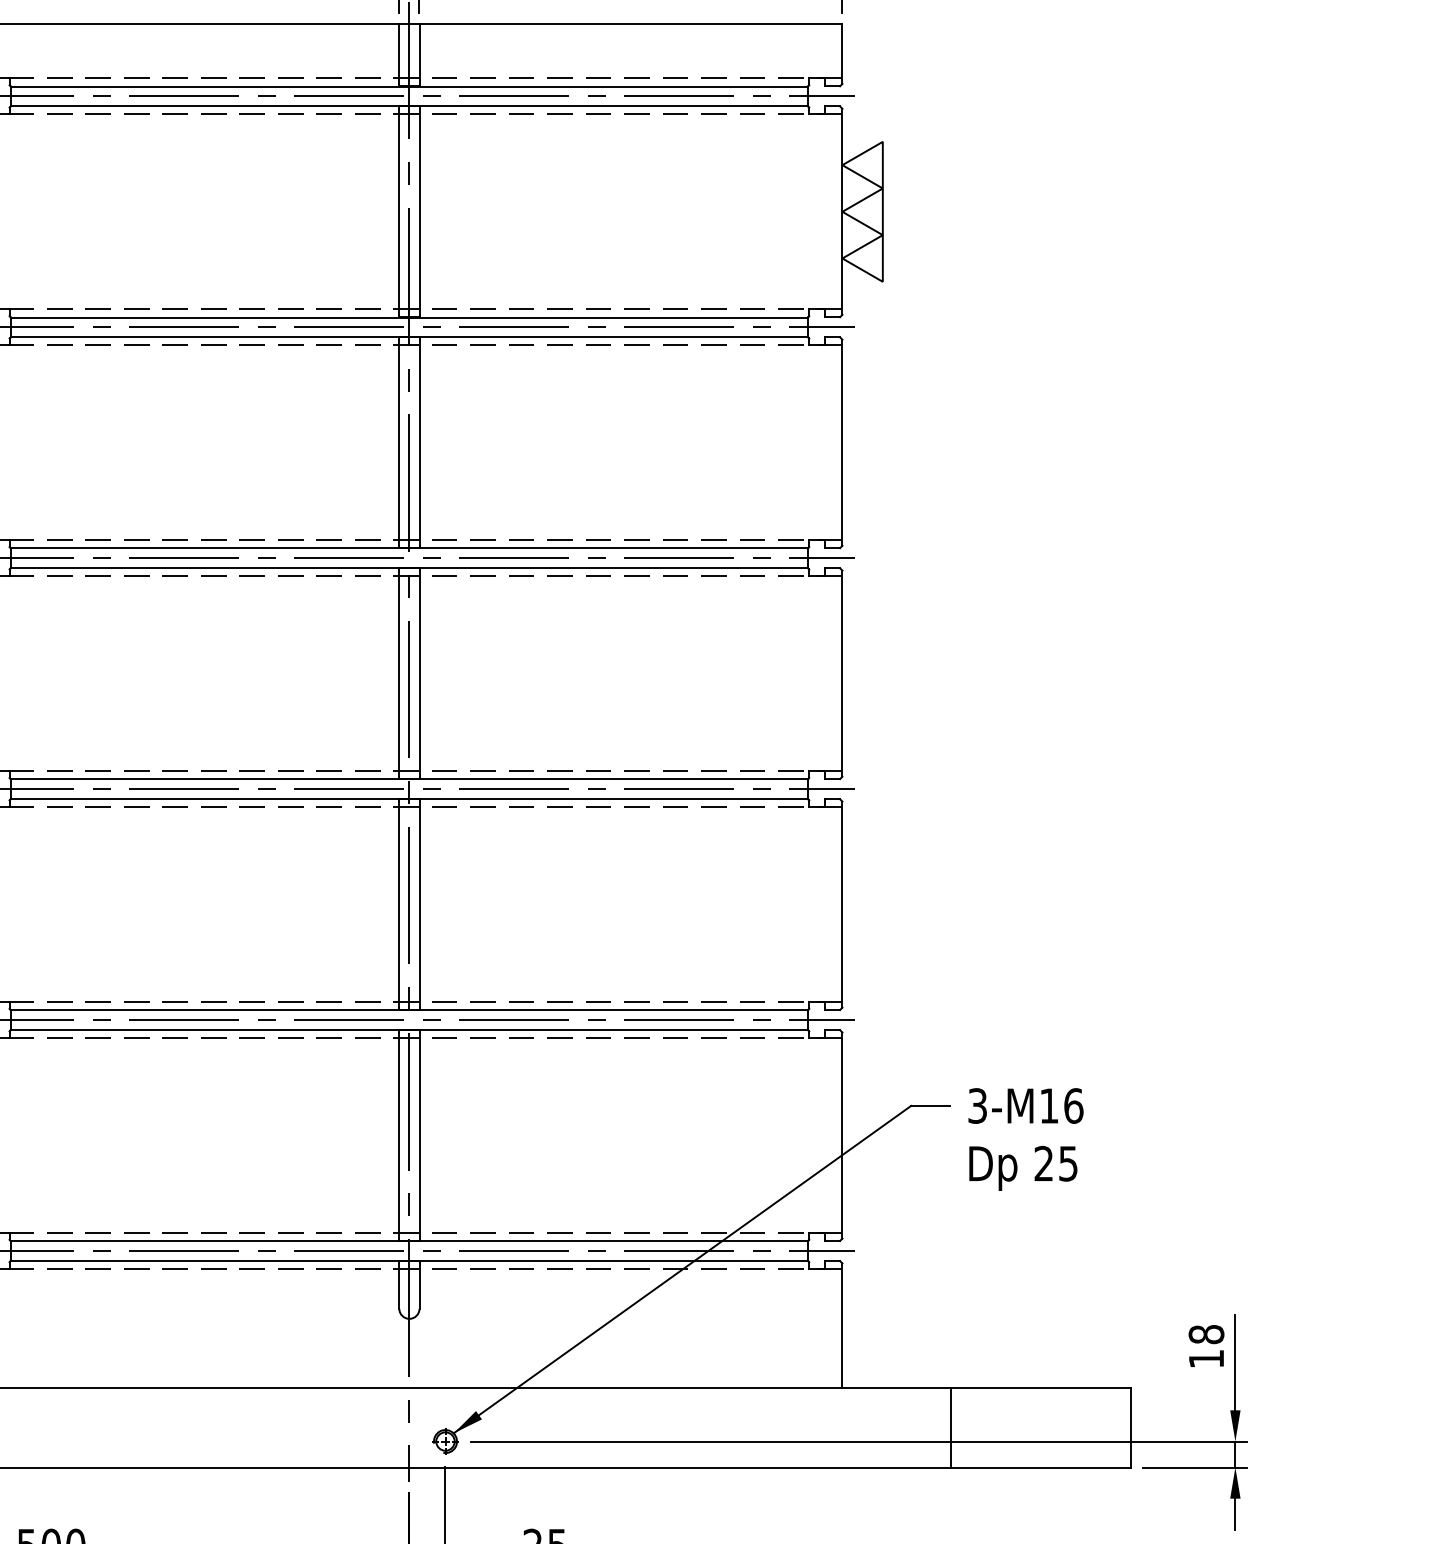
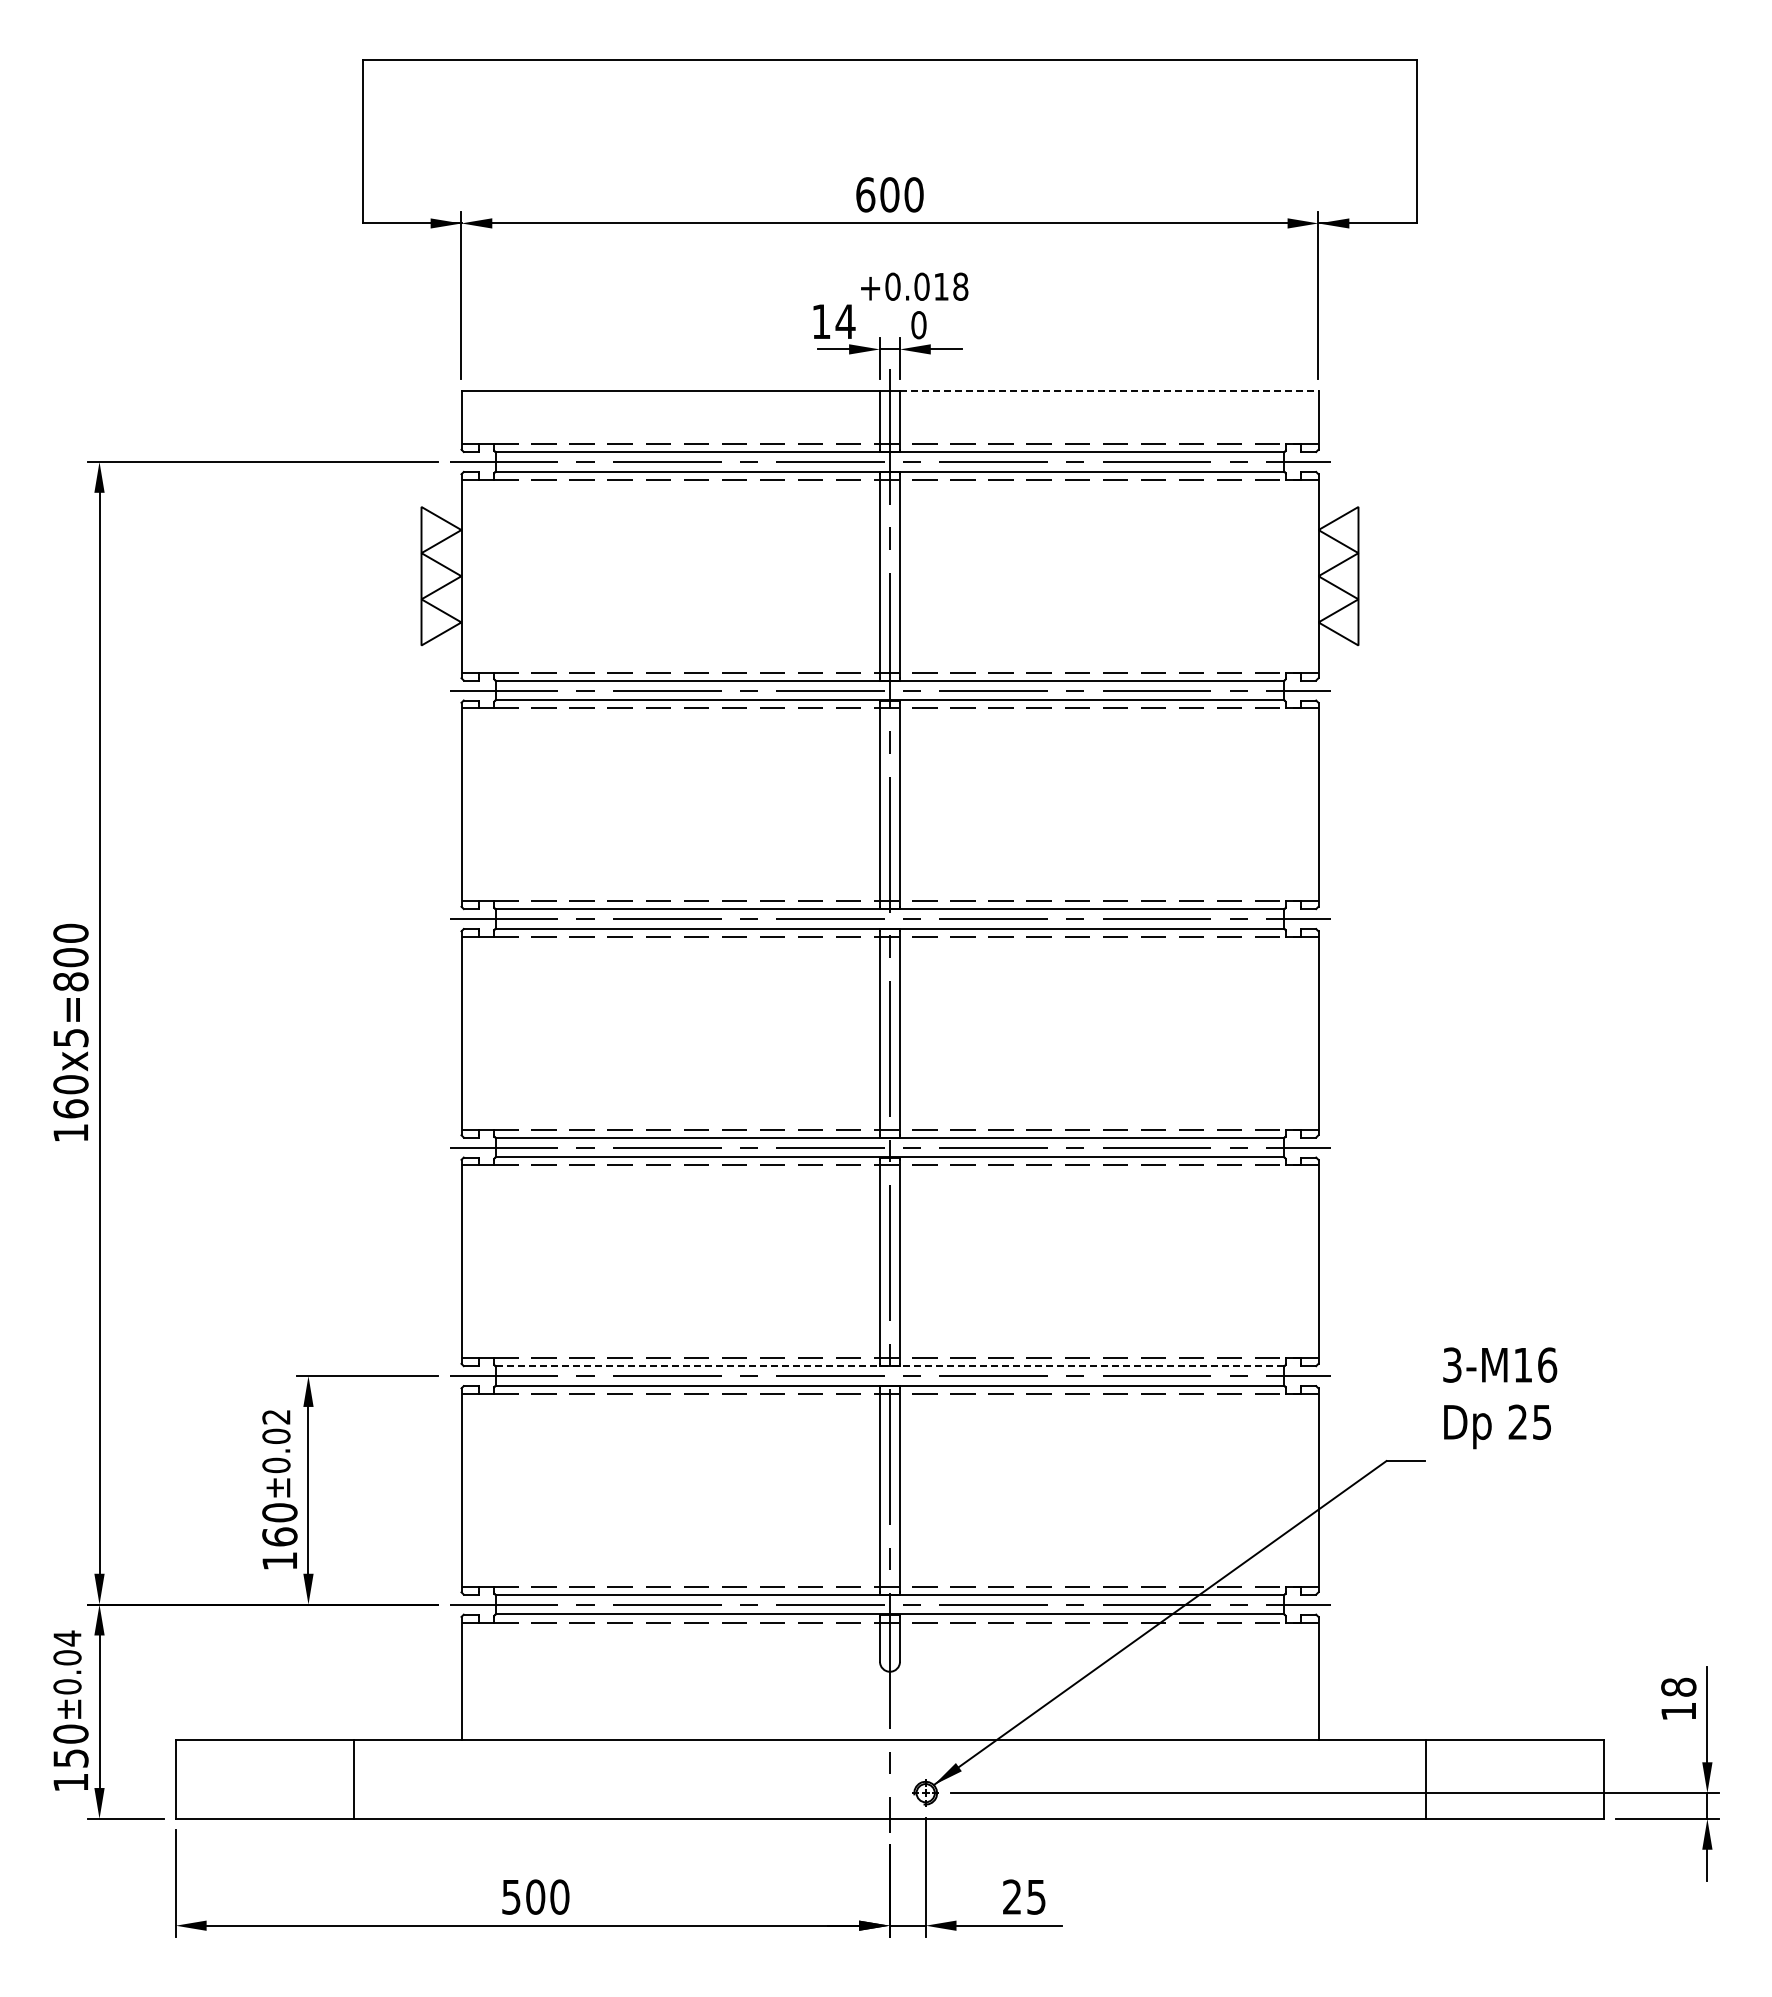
line: (631, 24) -> (1109, 390), solid -> dashed
line: (408, 1010) -> (889, 1366), solid -> dashed
text: (1026, 1139) -> (1500, 1398), moved

